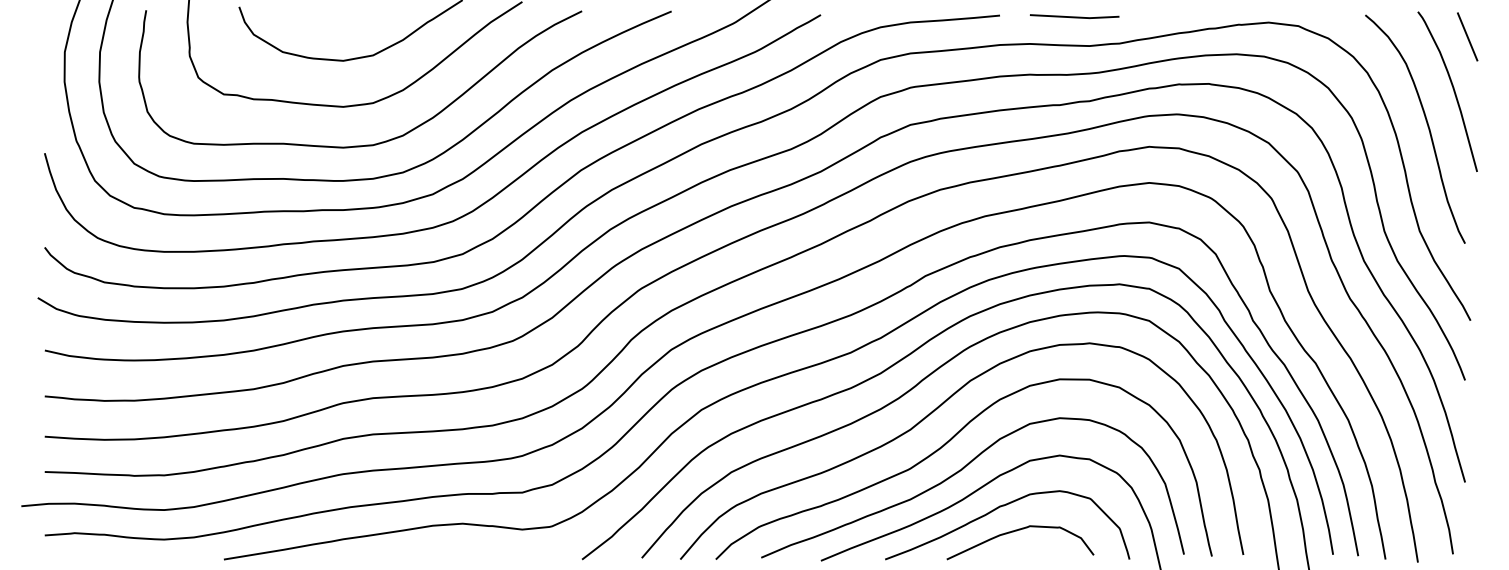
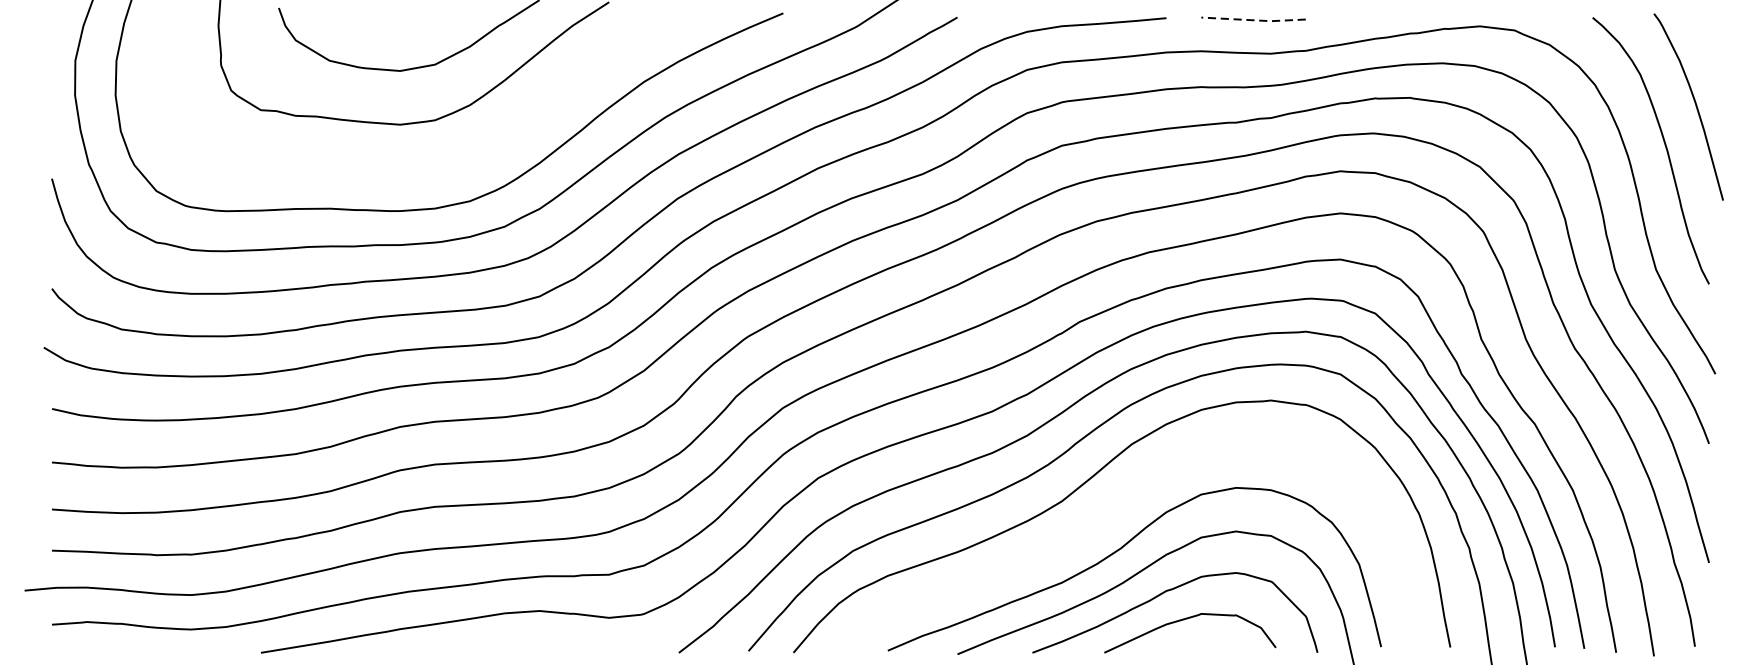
line: (1074, 17) -> (1253, 20), solid -> dashed
line: (1467, 36) -> (1711, 42), removed
curve: (366, 144) -> (427, 168), removed
curve: (944, 446) -> (1101, 520), removed

